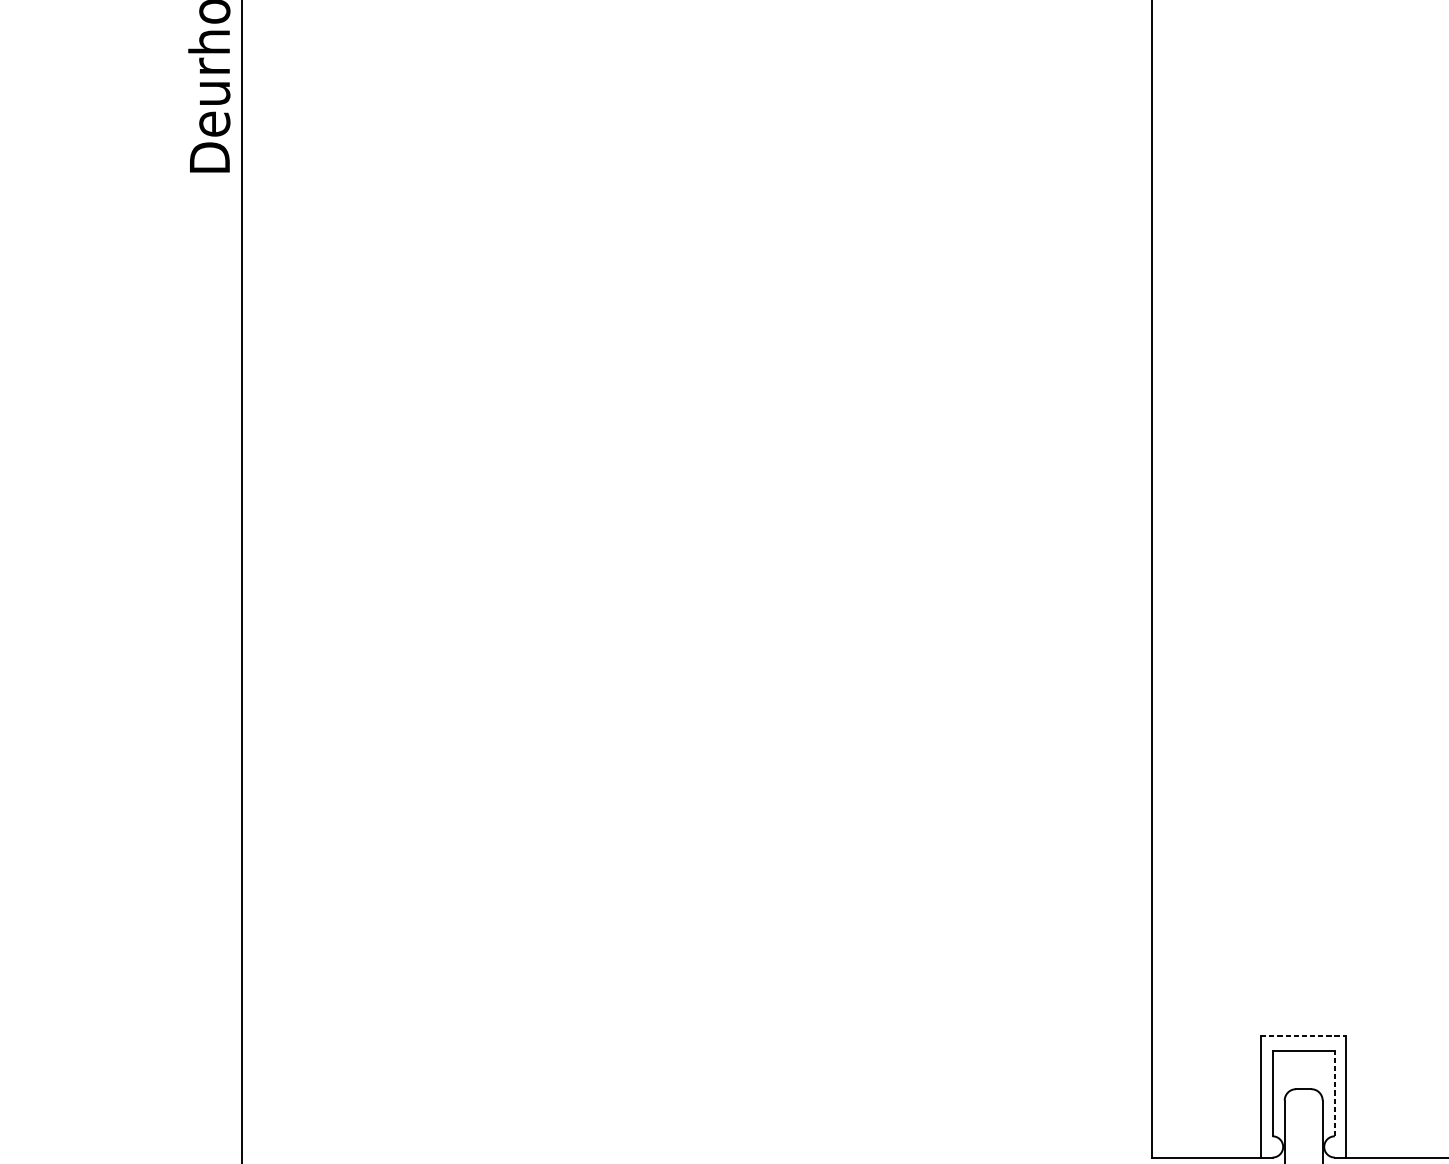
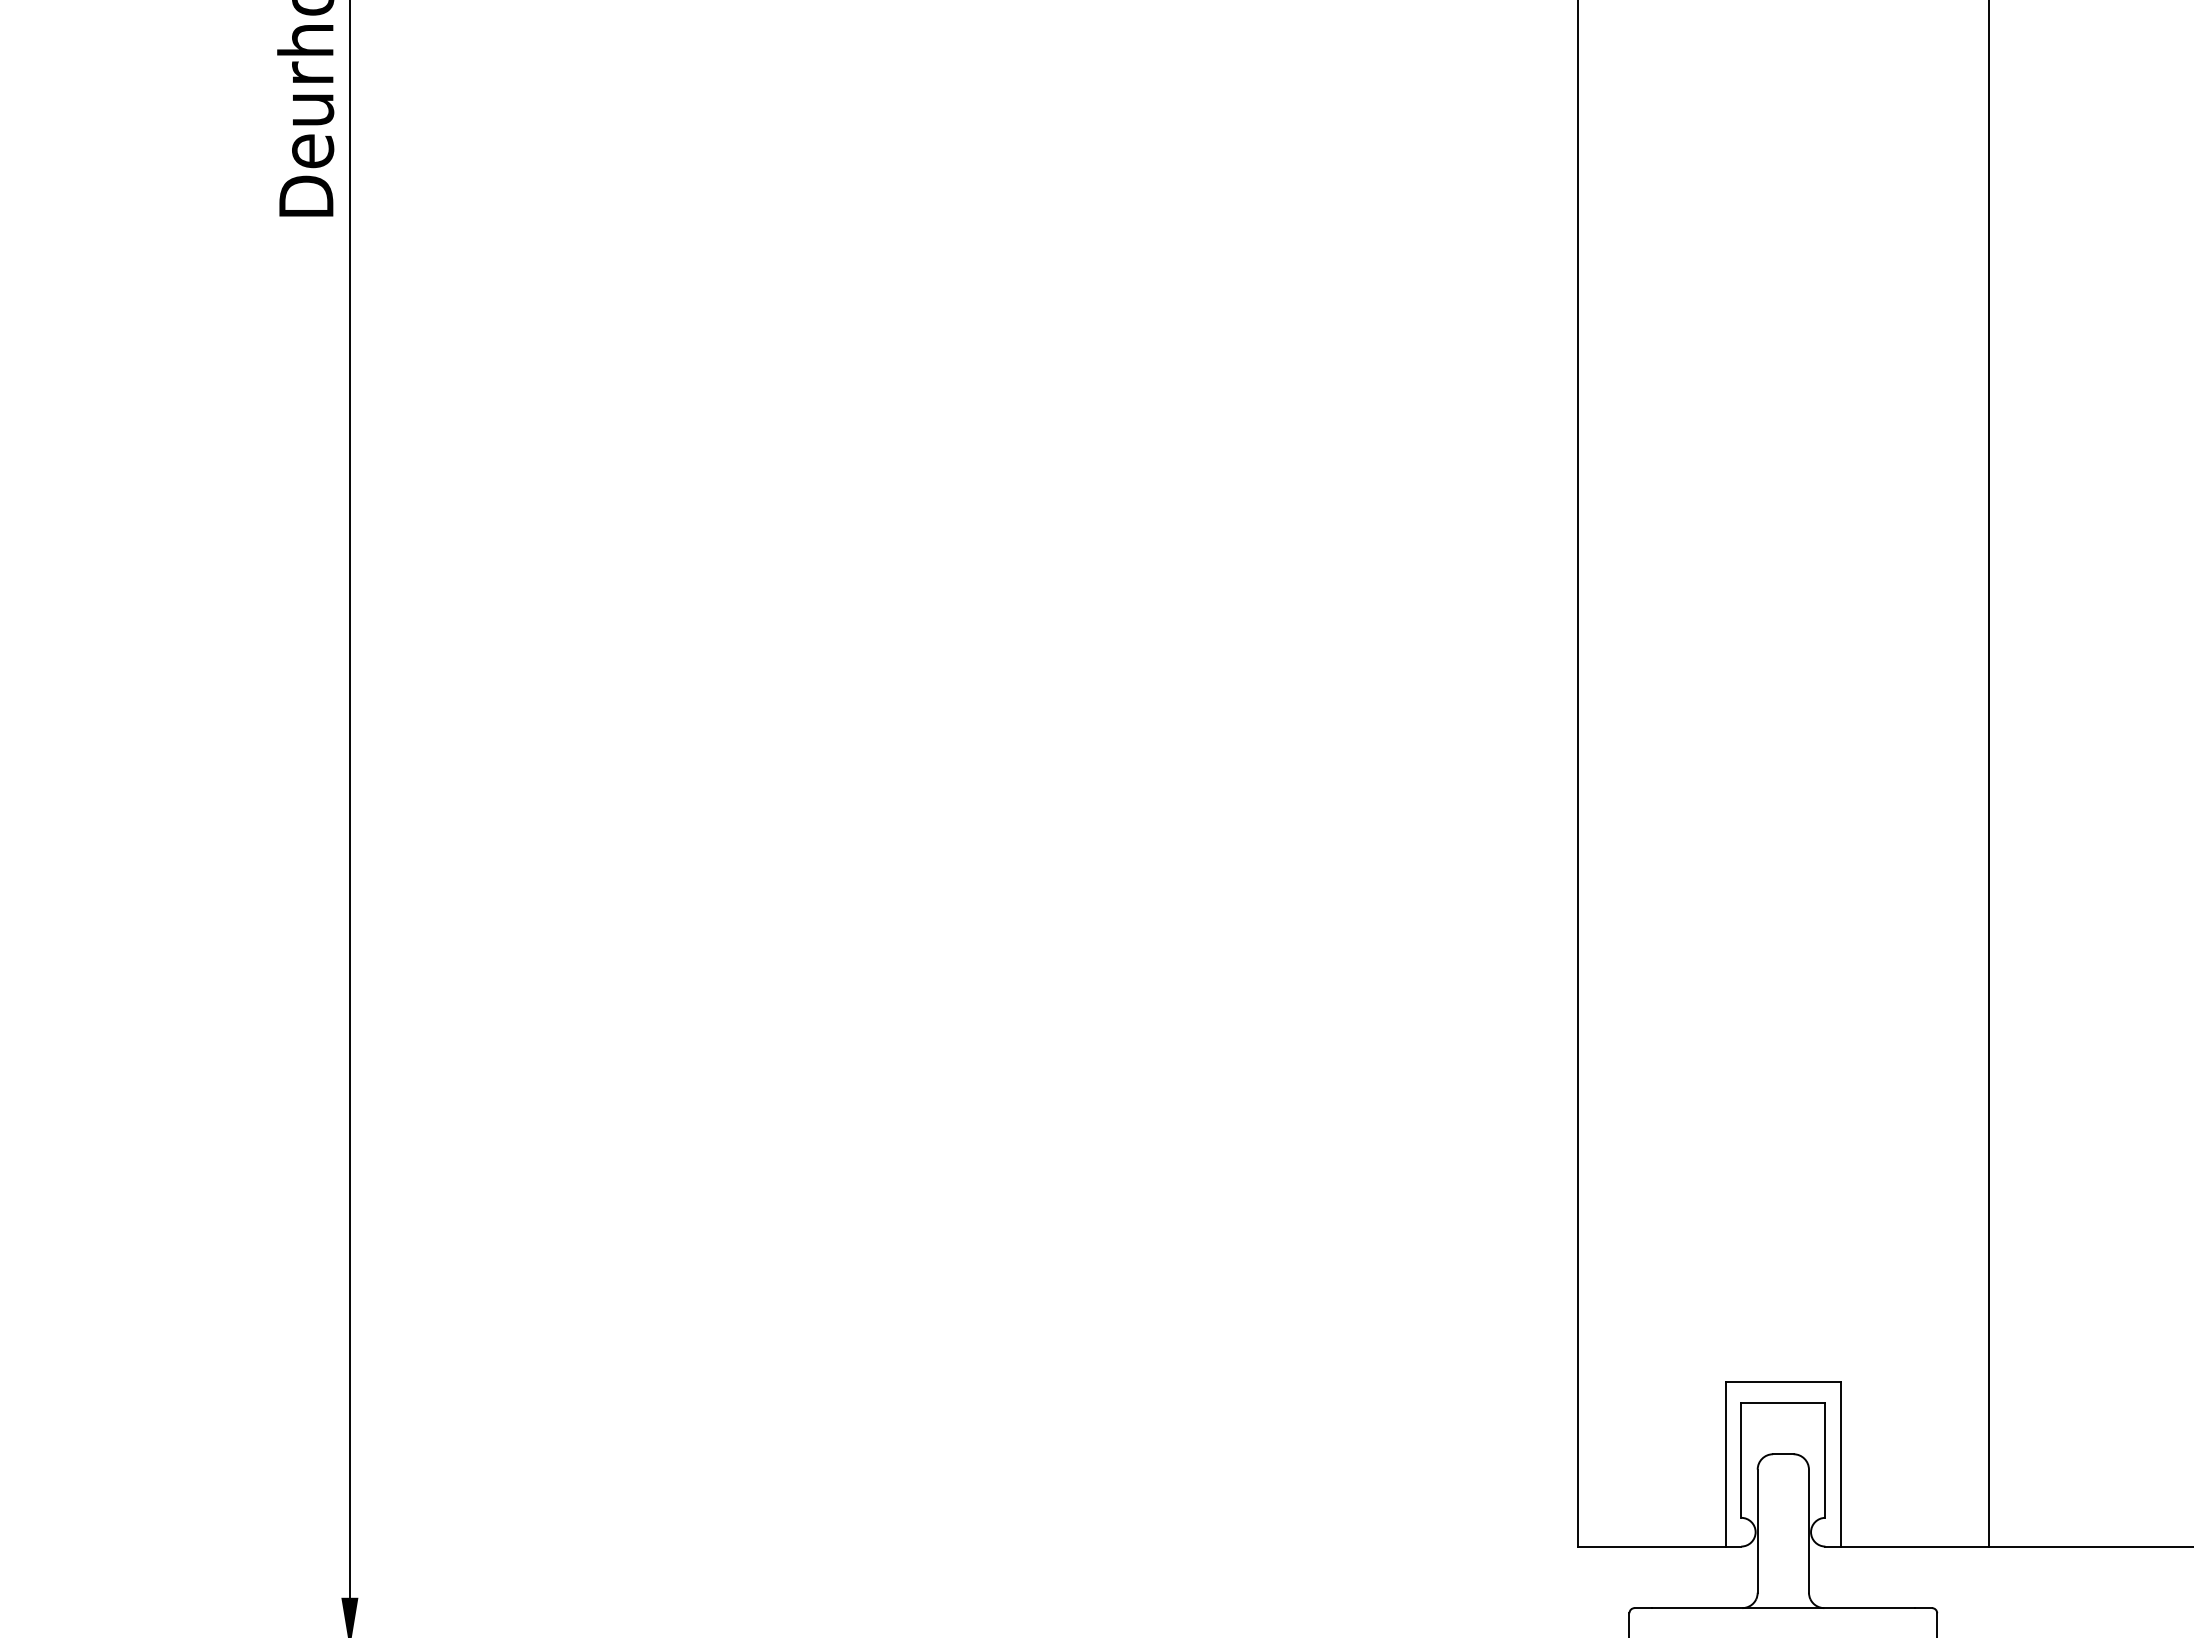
line: (1303, 1036) -> (1783, 1382), dashed -> solid
line: (1334, 1093) -> (1825, 1459), dashed -> solid

